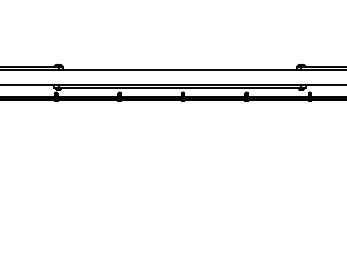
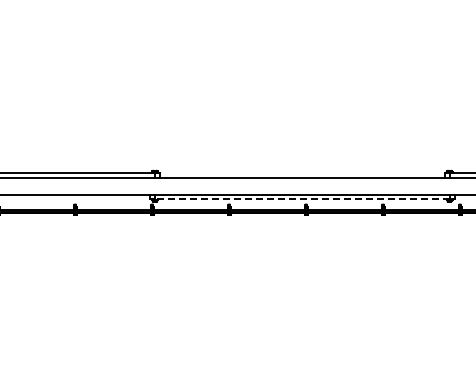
line: (179, 88) -> (301, 199), solid -> dashed

